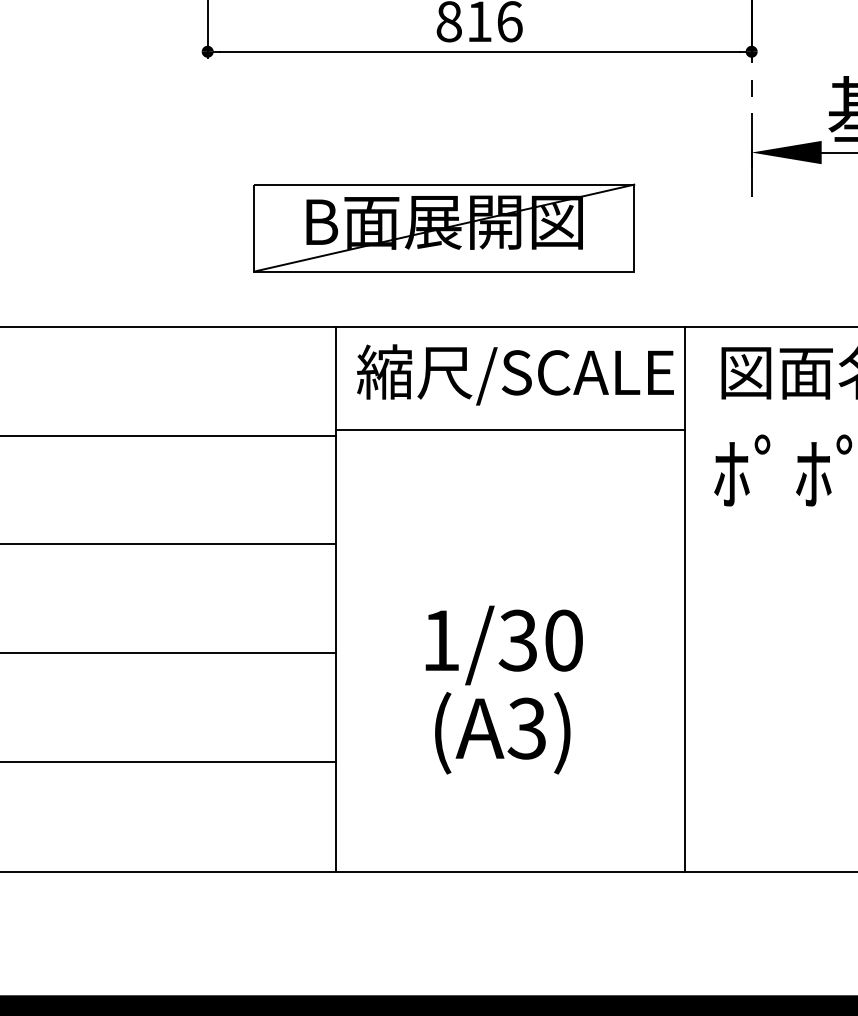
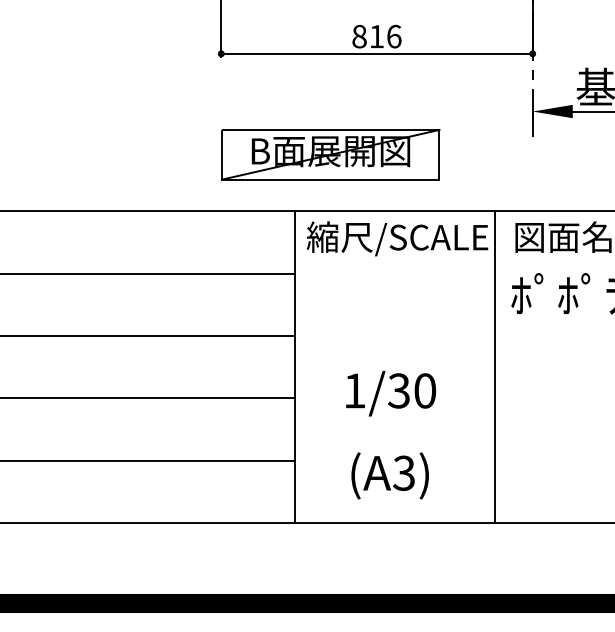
part: (443, 227) -> (330, 154), moved
line: (510, 430) -> (394, 270), removed
text: (501, 732) -> (389, 475), moved

